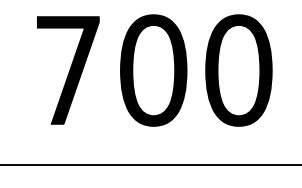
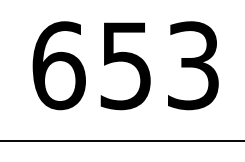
text: (154, 70) -> (126, 65), 700 -> 653

